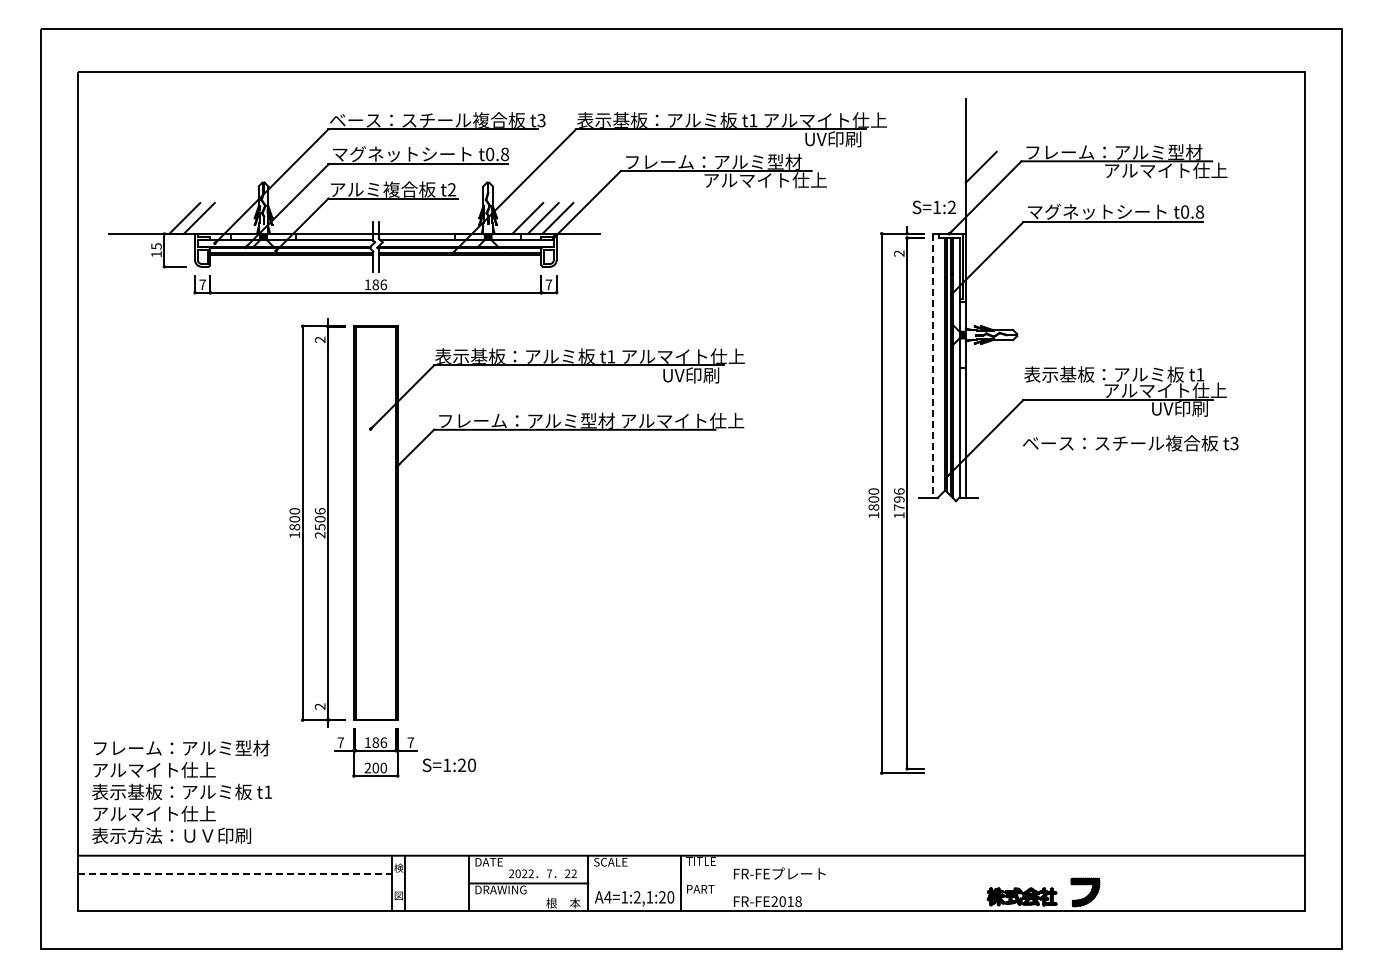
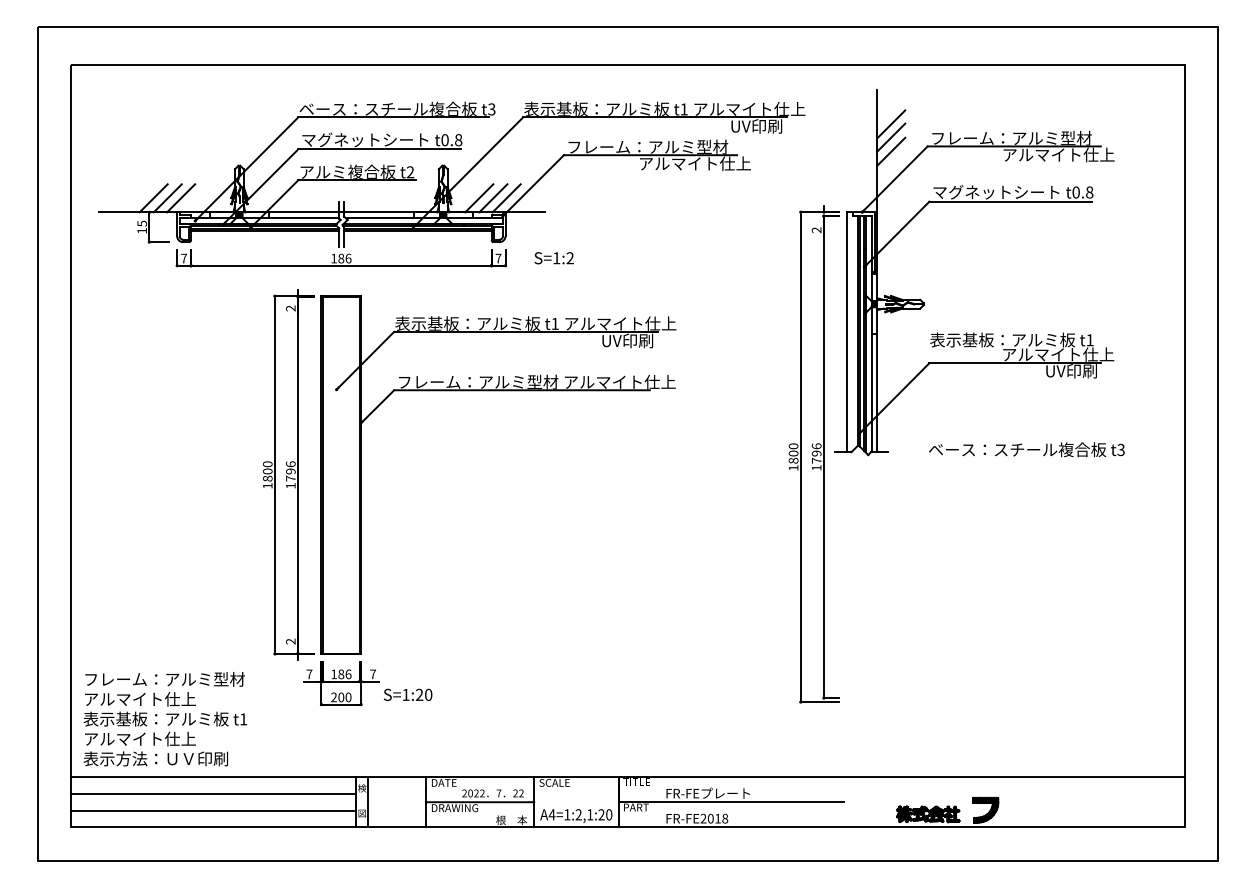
line: (980, 136) -> (890, 123), added
line: (980, 151) -> (890, 137), added
text: (933, 207) -> (553, 258), moved
line: (168, 218) -> (153, 198), added
line: (933, 366) -> (847, 332), dashed -> solid
text: (1130, 443) -> (1026, 449), moved
text: (319, 527) -> (290, 478), 2506 -> 1796
line: (235, 874) -> (213, 794), dashed -> solid
line: (805, 883) -> (731, 802), added
line: (235, 892) -> (213, 810), added

